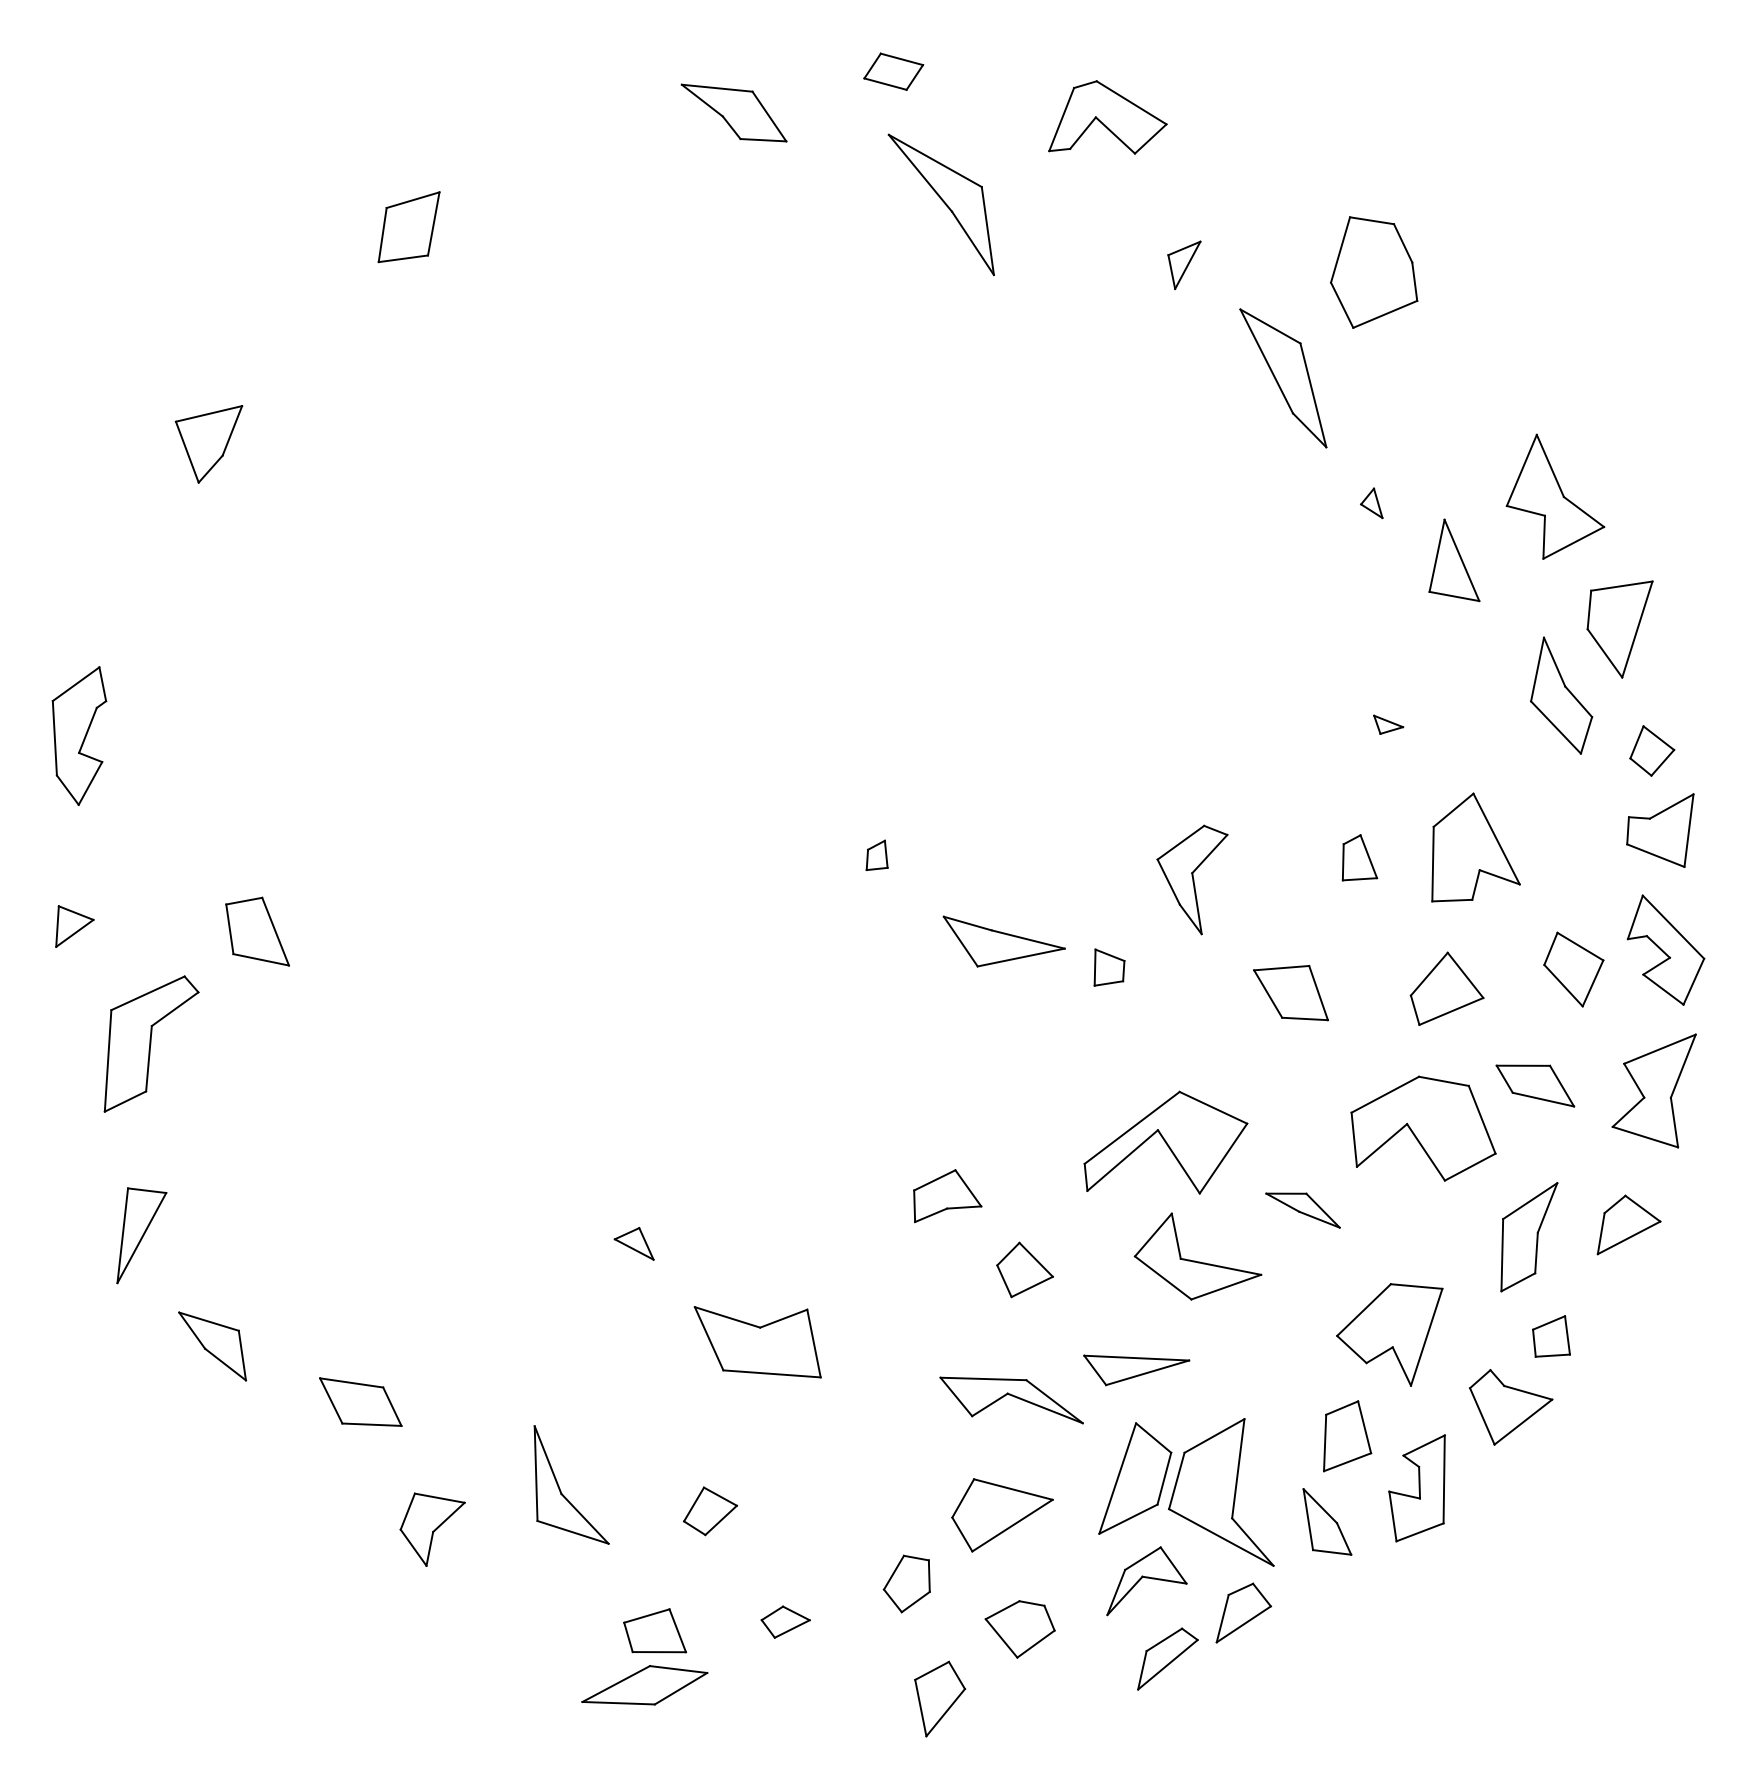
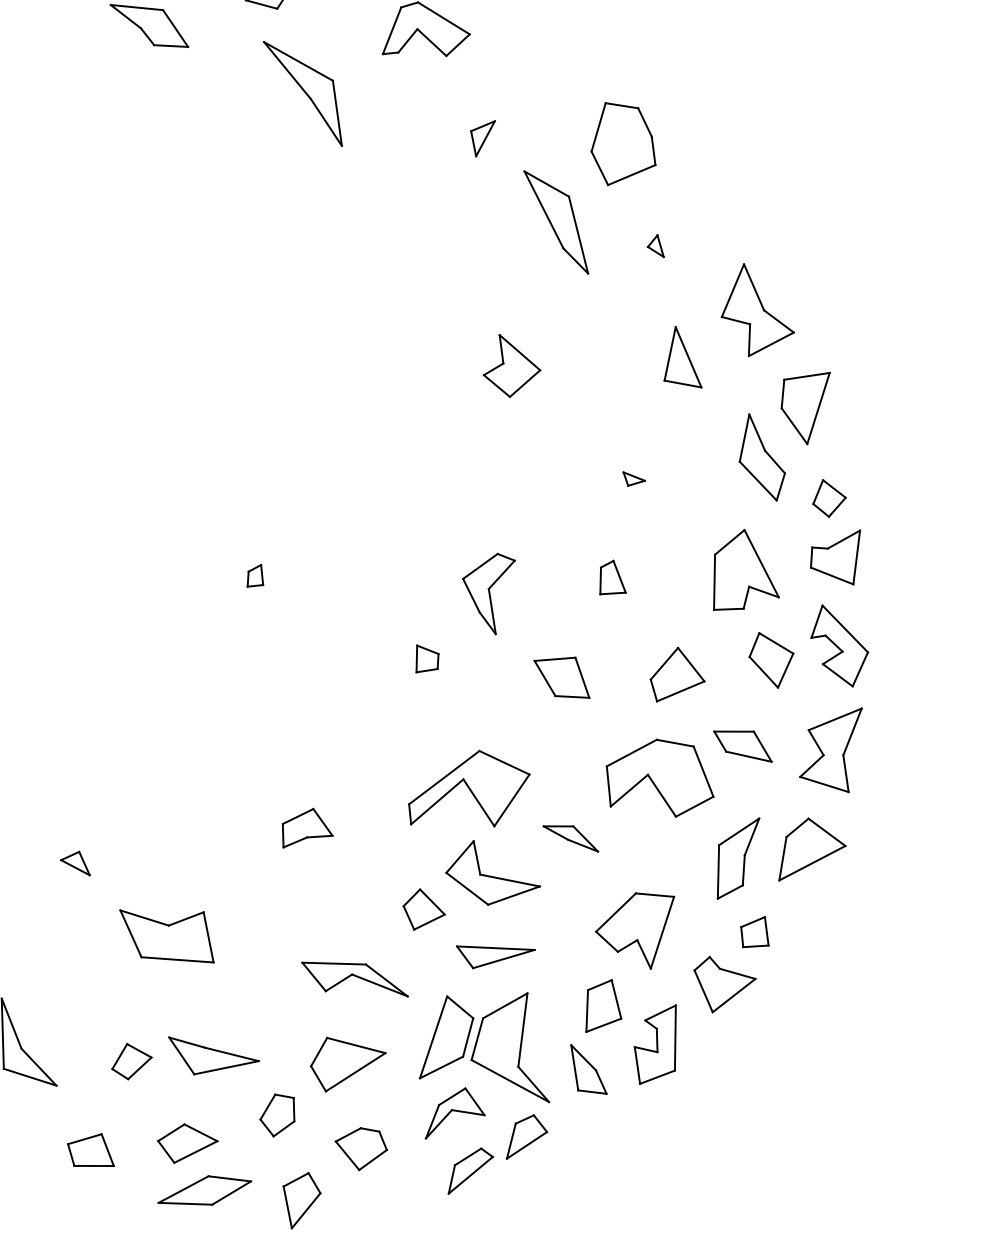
part: (1371, 503) -> (655, 246), moved
part: (1223, 571) -> (511, 365), added
part: (1475, 847) -> (746, 569), moved
part: (1003, 941) -> (213, 1055), moved
part: (1628, 1224) -> (811, 849), size x1.43
part: (1024, 1269) -> (423, 909), moved
part: (1136, 1370) -> (495, 957), moved
part: (785, 1622) -> (187, 1144), size x1.67
part: (644, 1685) -> (204, 1190), moved

